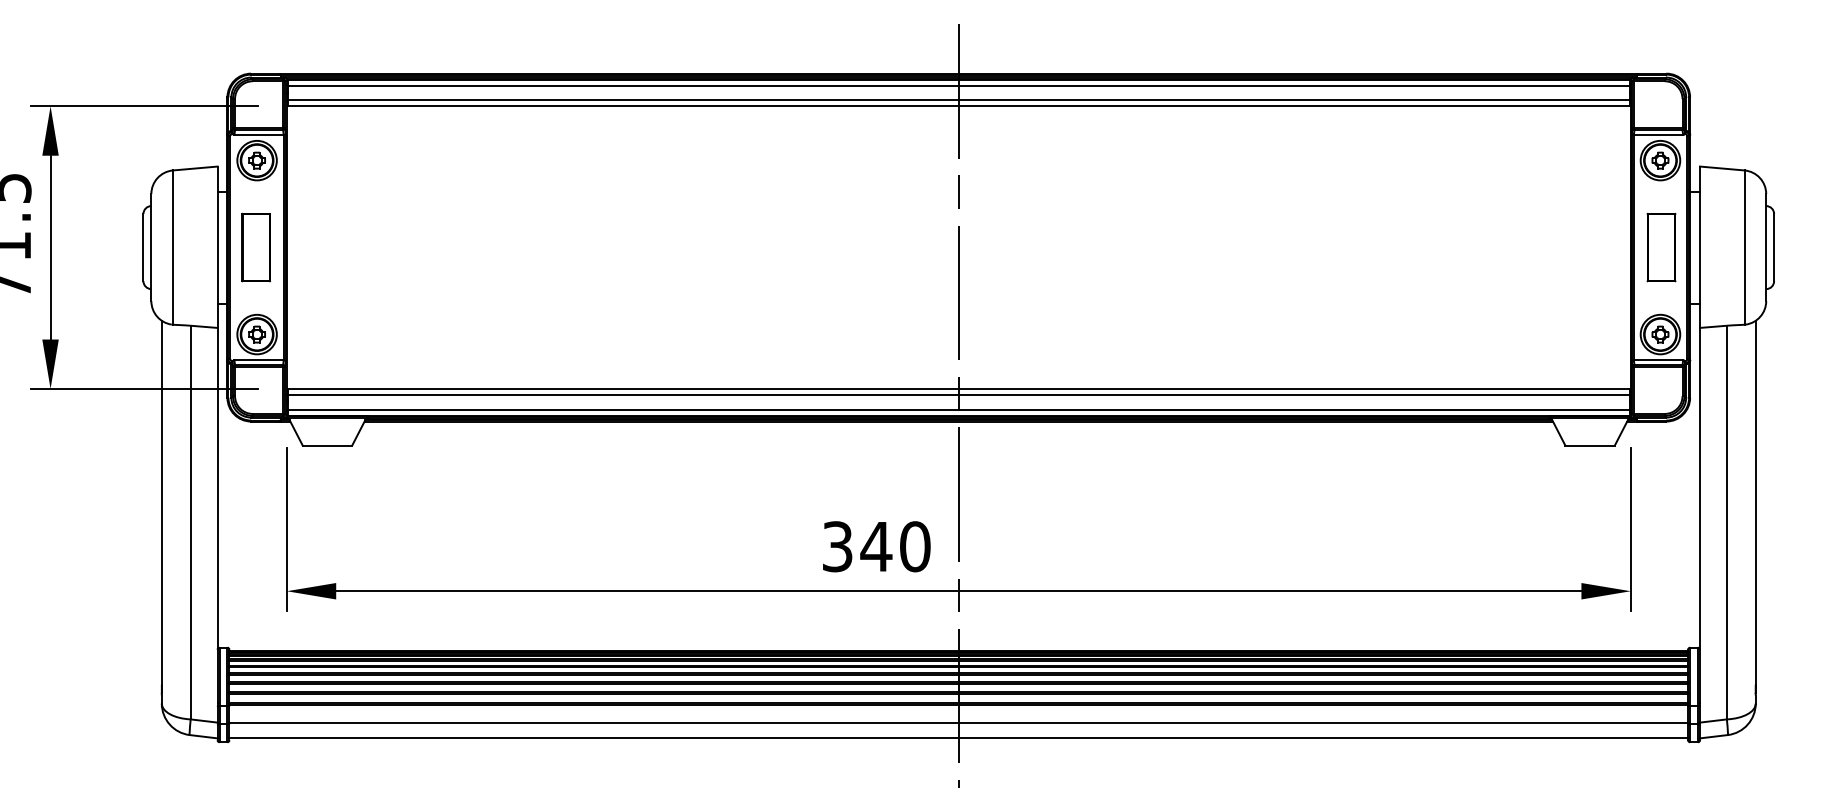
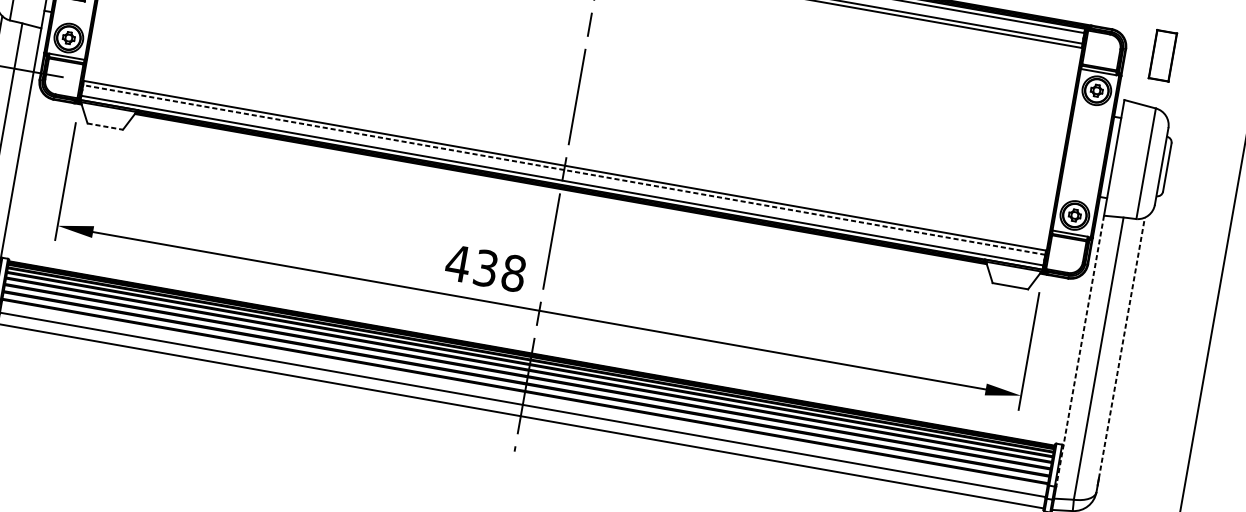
part: (1661, 247) -> (1162, 55), moved
line: (958, 394) -> (564, 169), solid -> dashed
line: (327, 445) -> (105, 126), solid -> dashed
line: (1755, 502) -> (1121, 347), solid -> dashed
line: (1700, 515) -> (1080, 350), solid -> dashed
text: (875, 546) -> (485, 268), 340 -> 438

